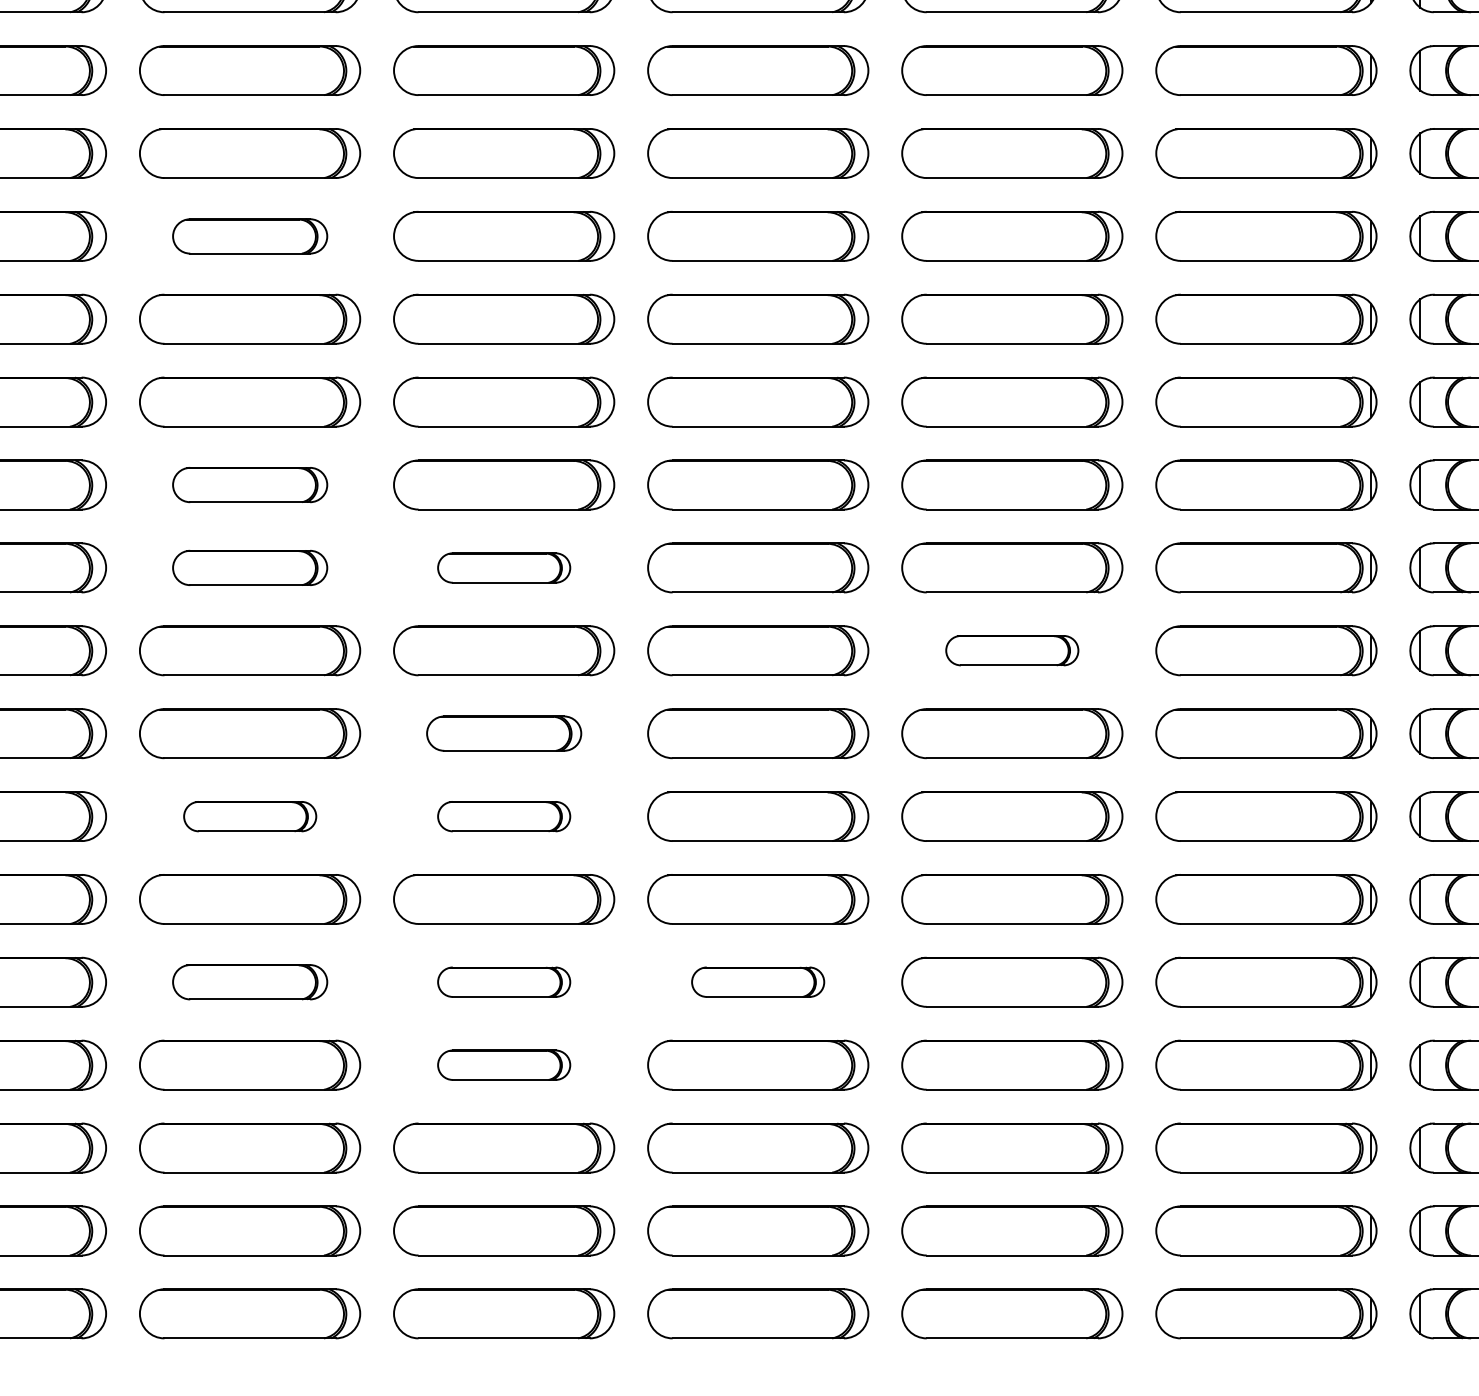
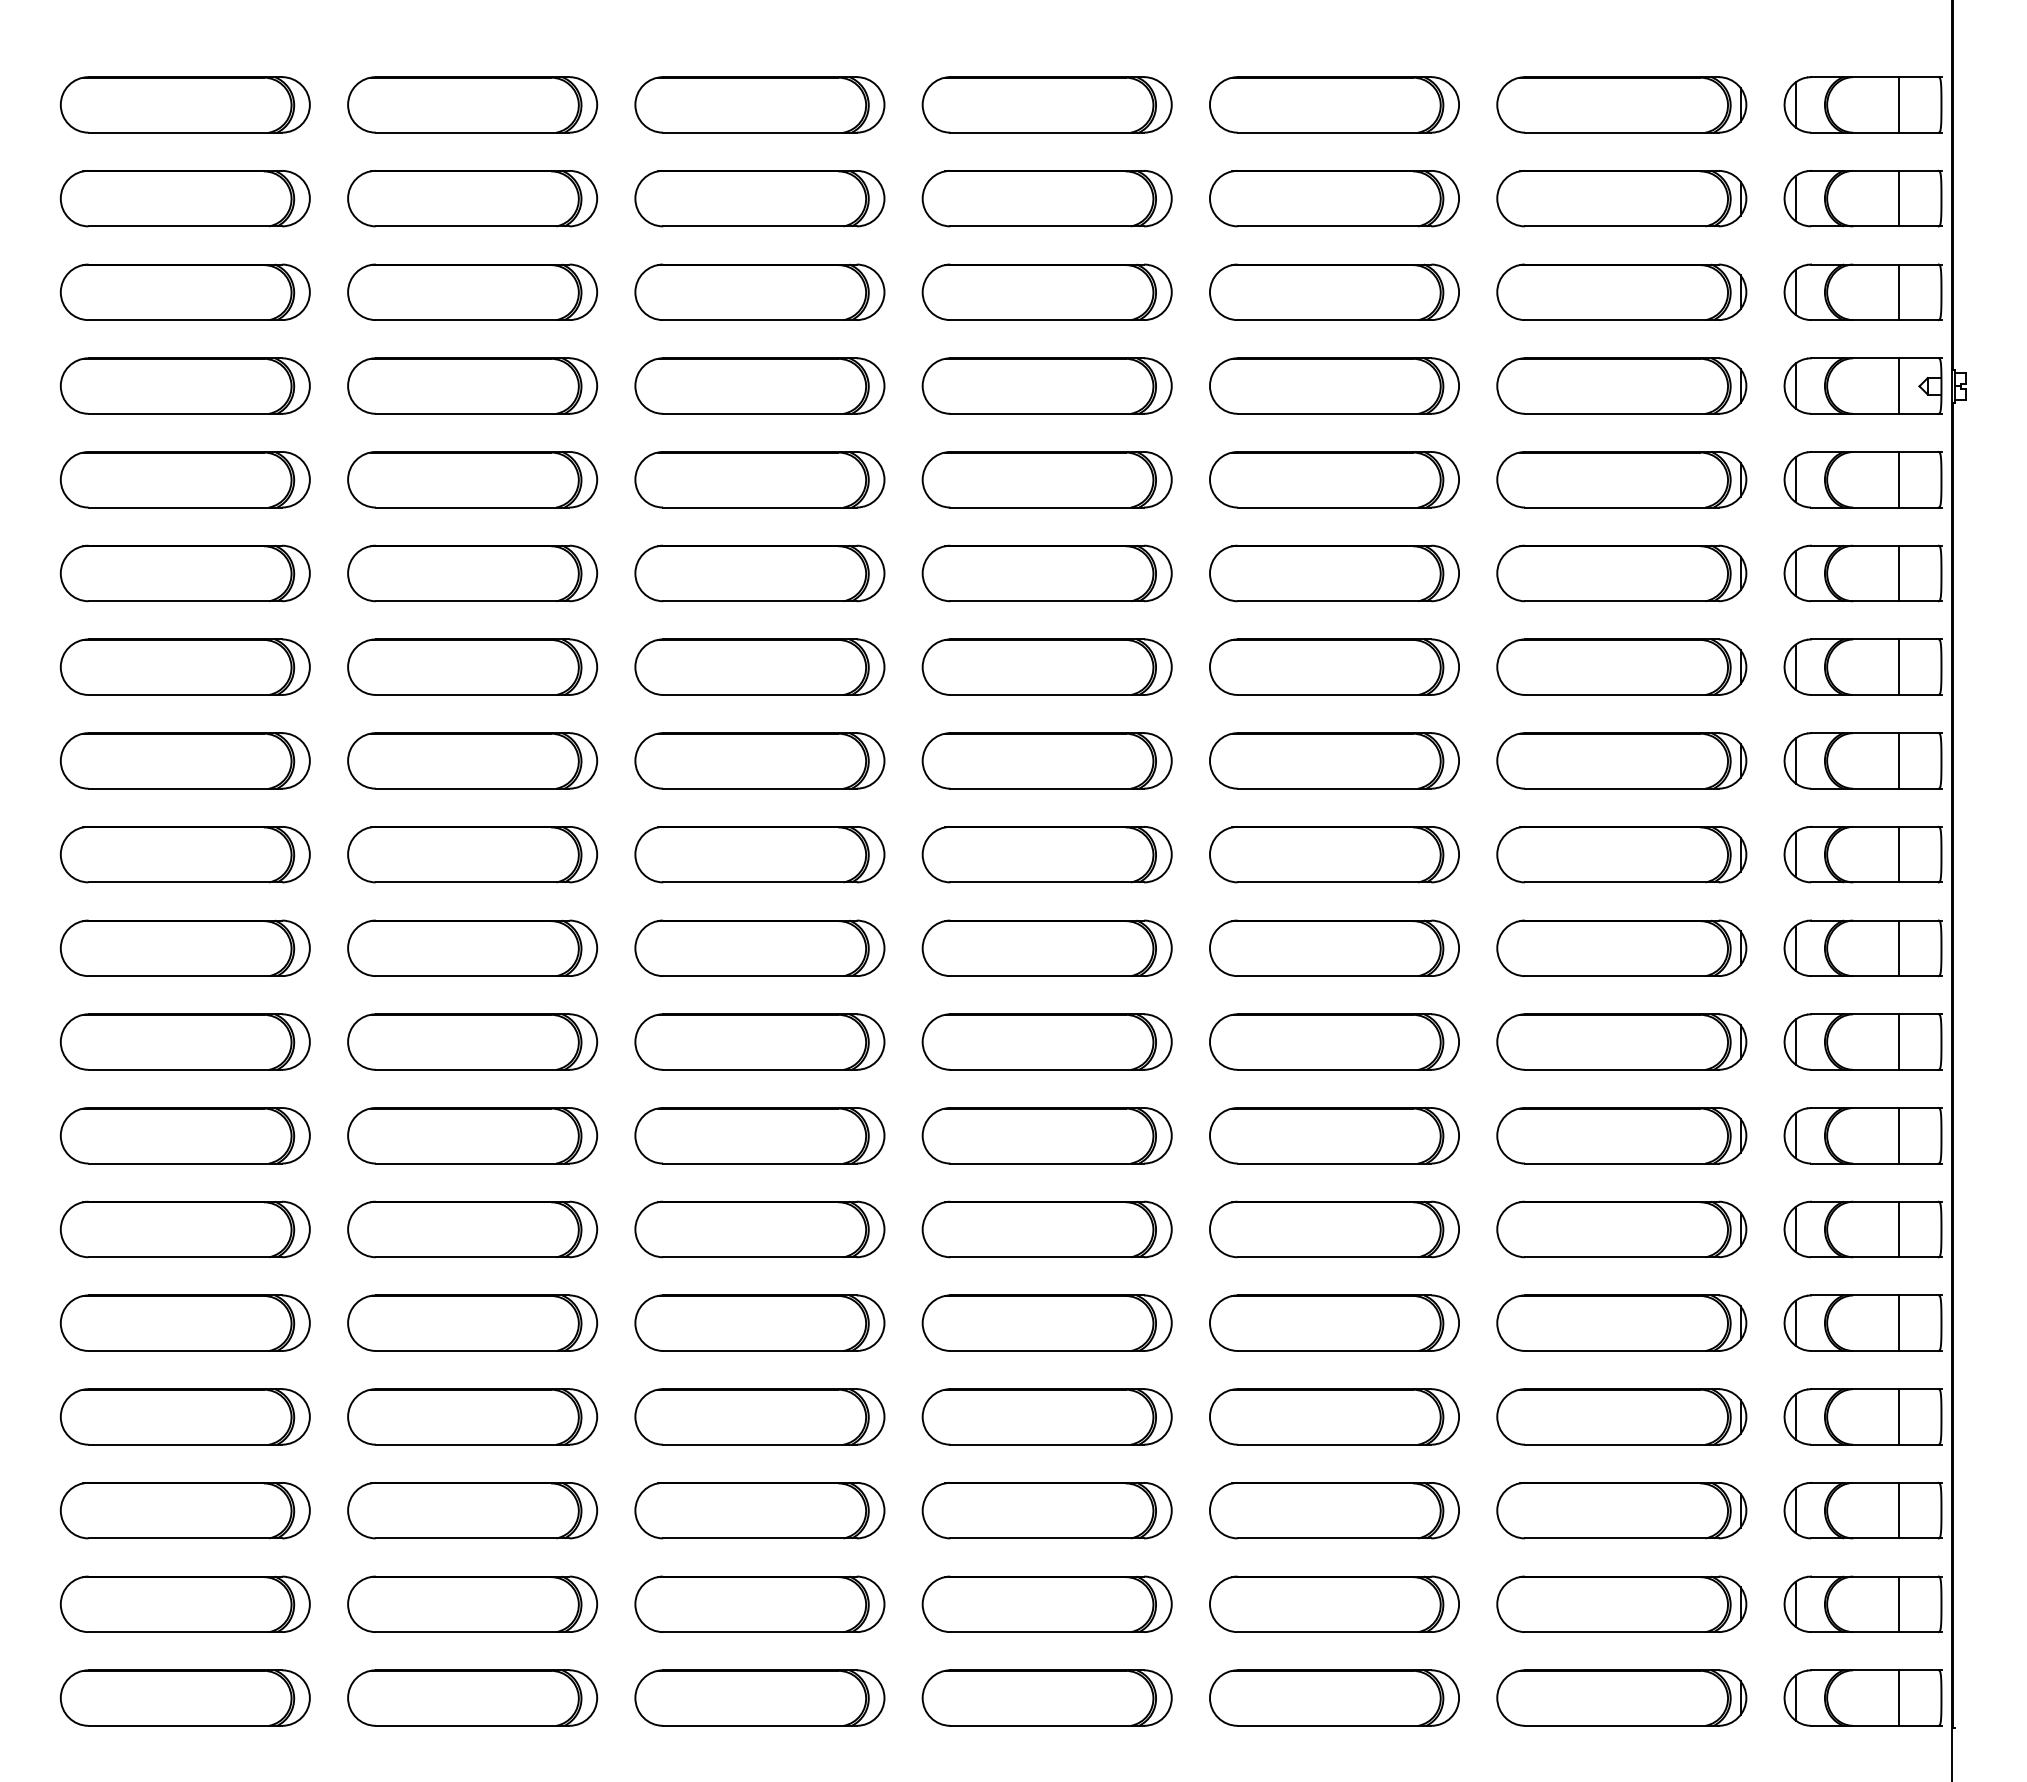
part: (249, 236) -> (472, 479), size x1.43
part: (249, 484) -> (472, 760), size x1.43
part: (249, 567) -> (472, 854), size x1.43
part: (503, 567) -> (759, 854), size x1.67
part: (1012, 650) -> (1334, 947), size x1.67
part: (503, 733) -> (759, 1041), size x1.43
part: (249, 816) -> (472, 1135), size x1.67
part: (503, 816) -> (759, 1135), size x1.67
part: (249, 981) -> (472, 1322), size x1.43
part: (503, 981) -> (759, 1322), size x1.67
part: (757, 981) -> (1046, 1322), size x1.67
part: (503, 1064) -> (759, 1416), size x1.67

